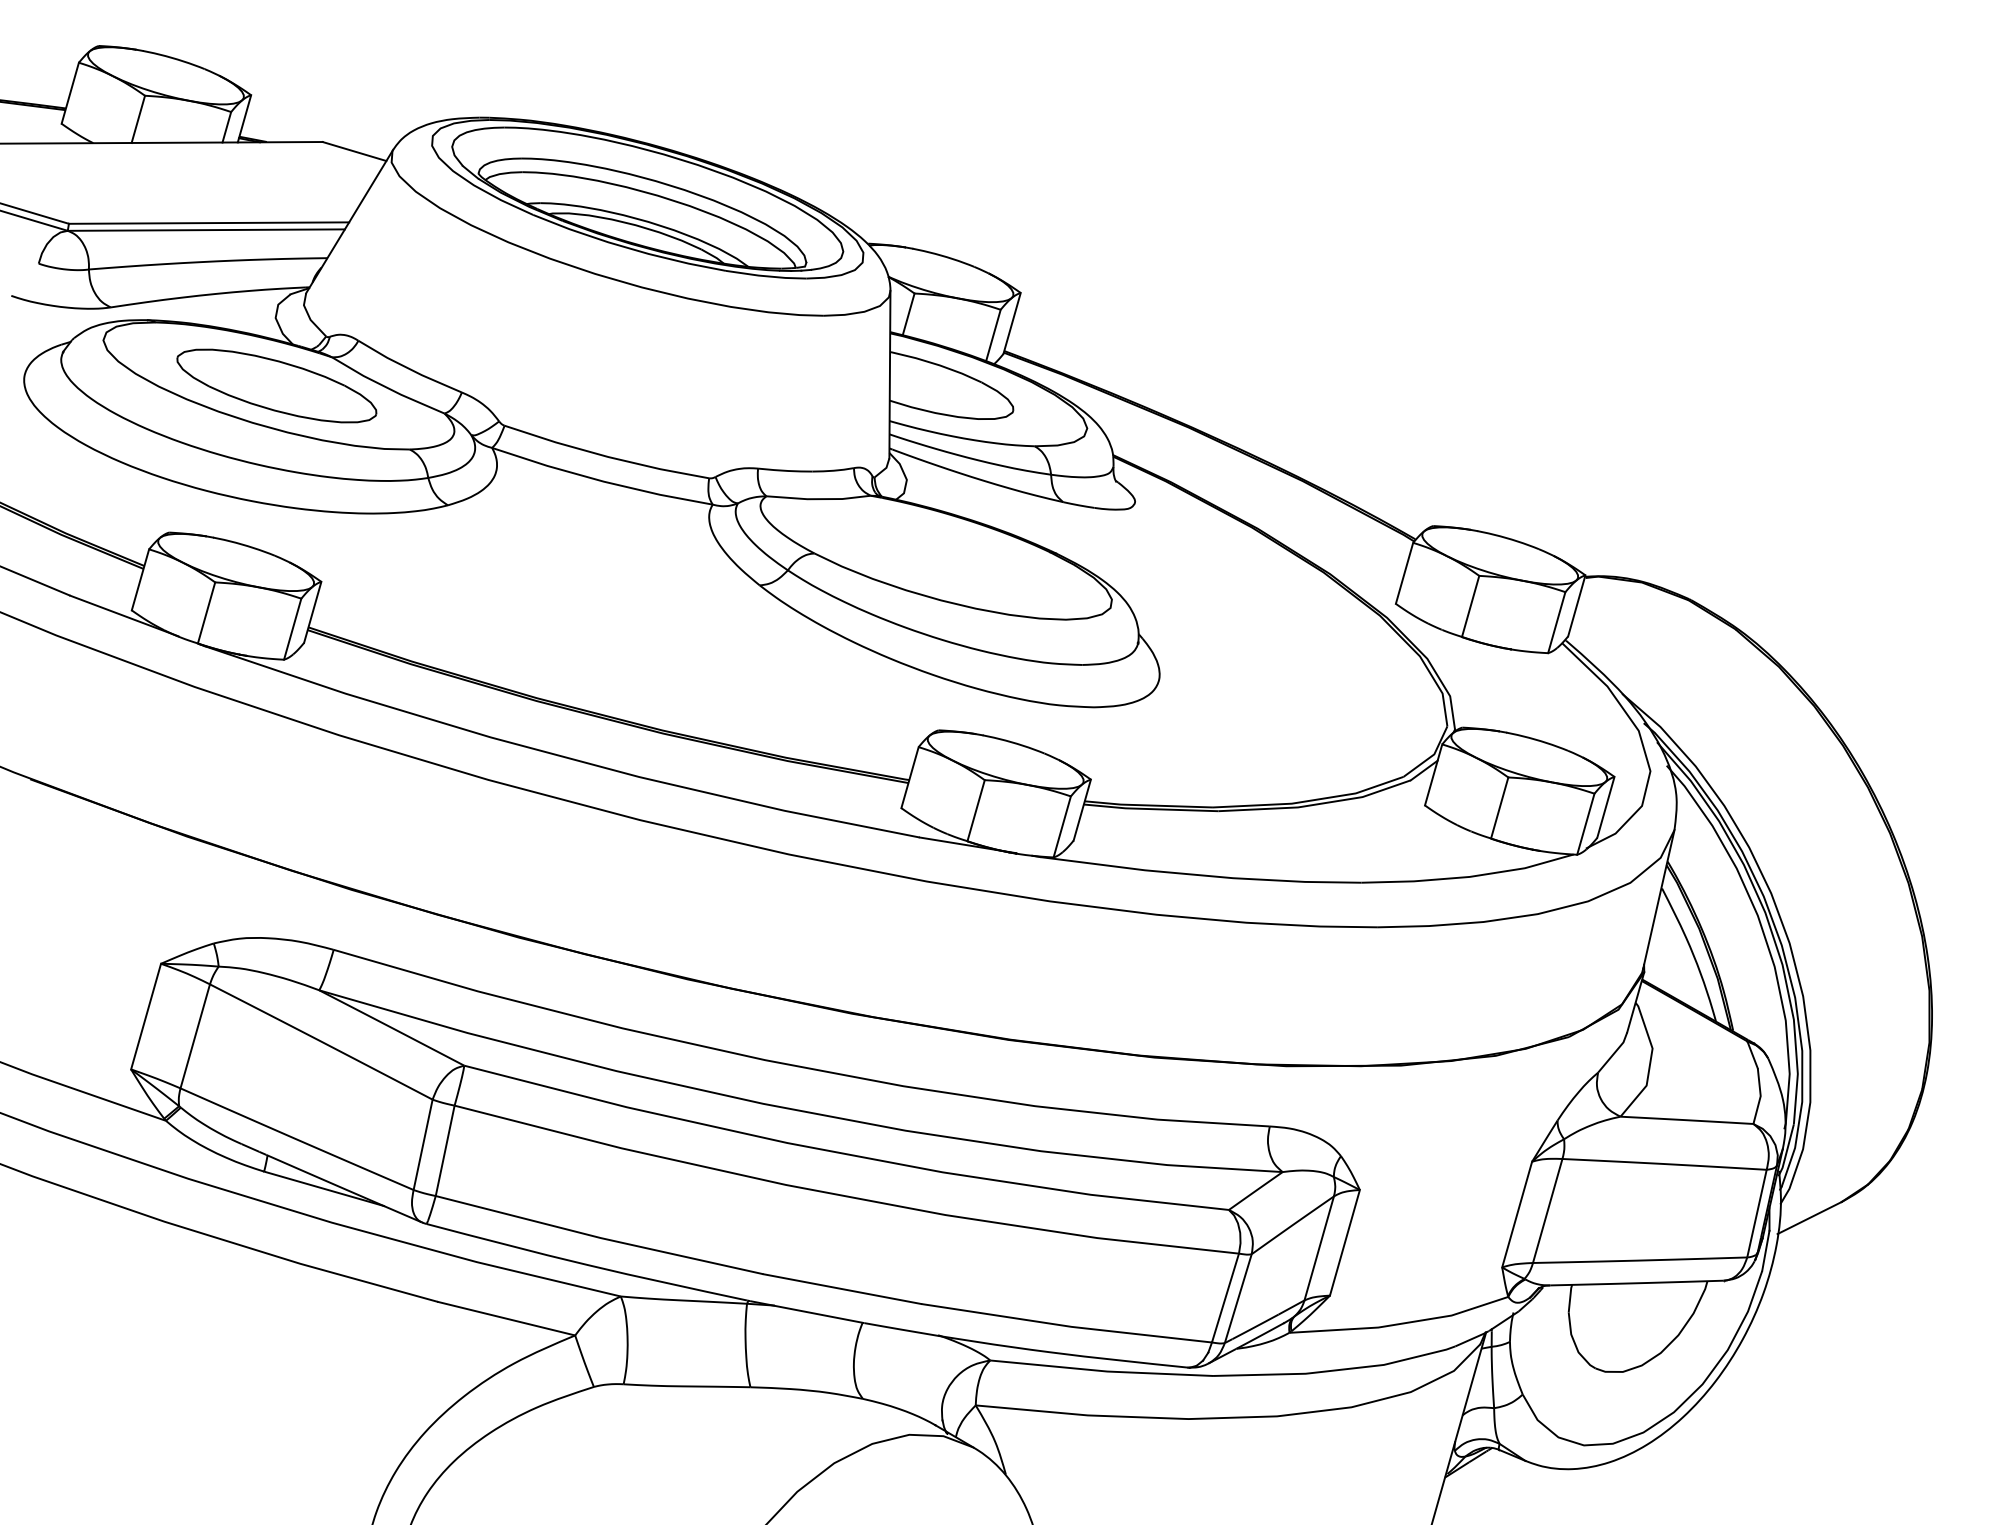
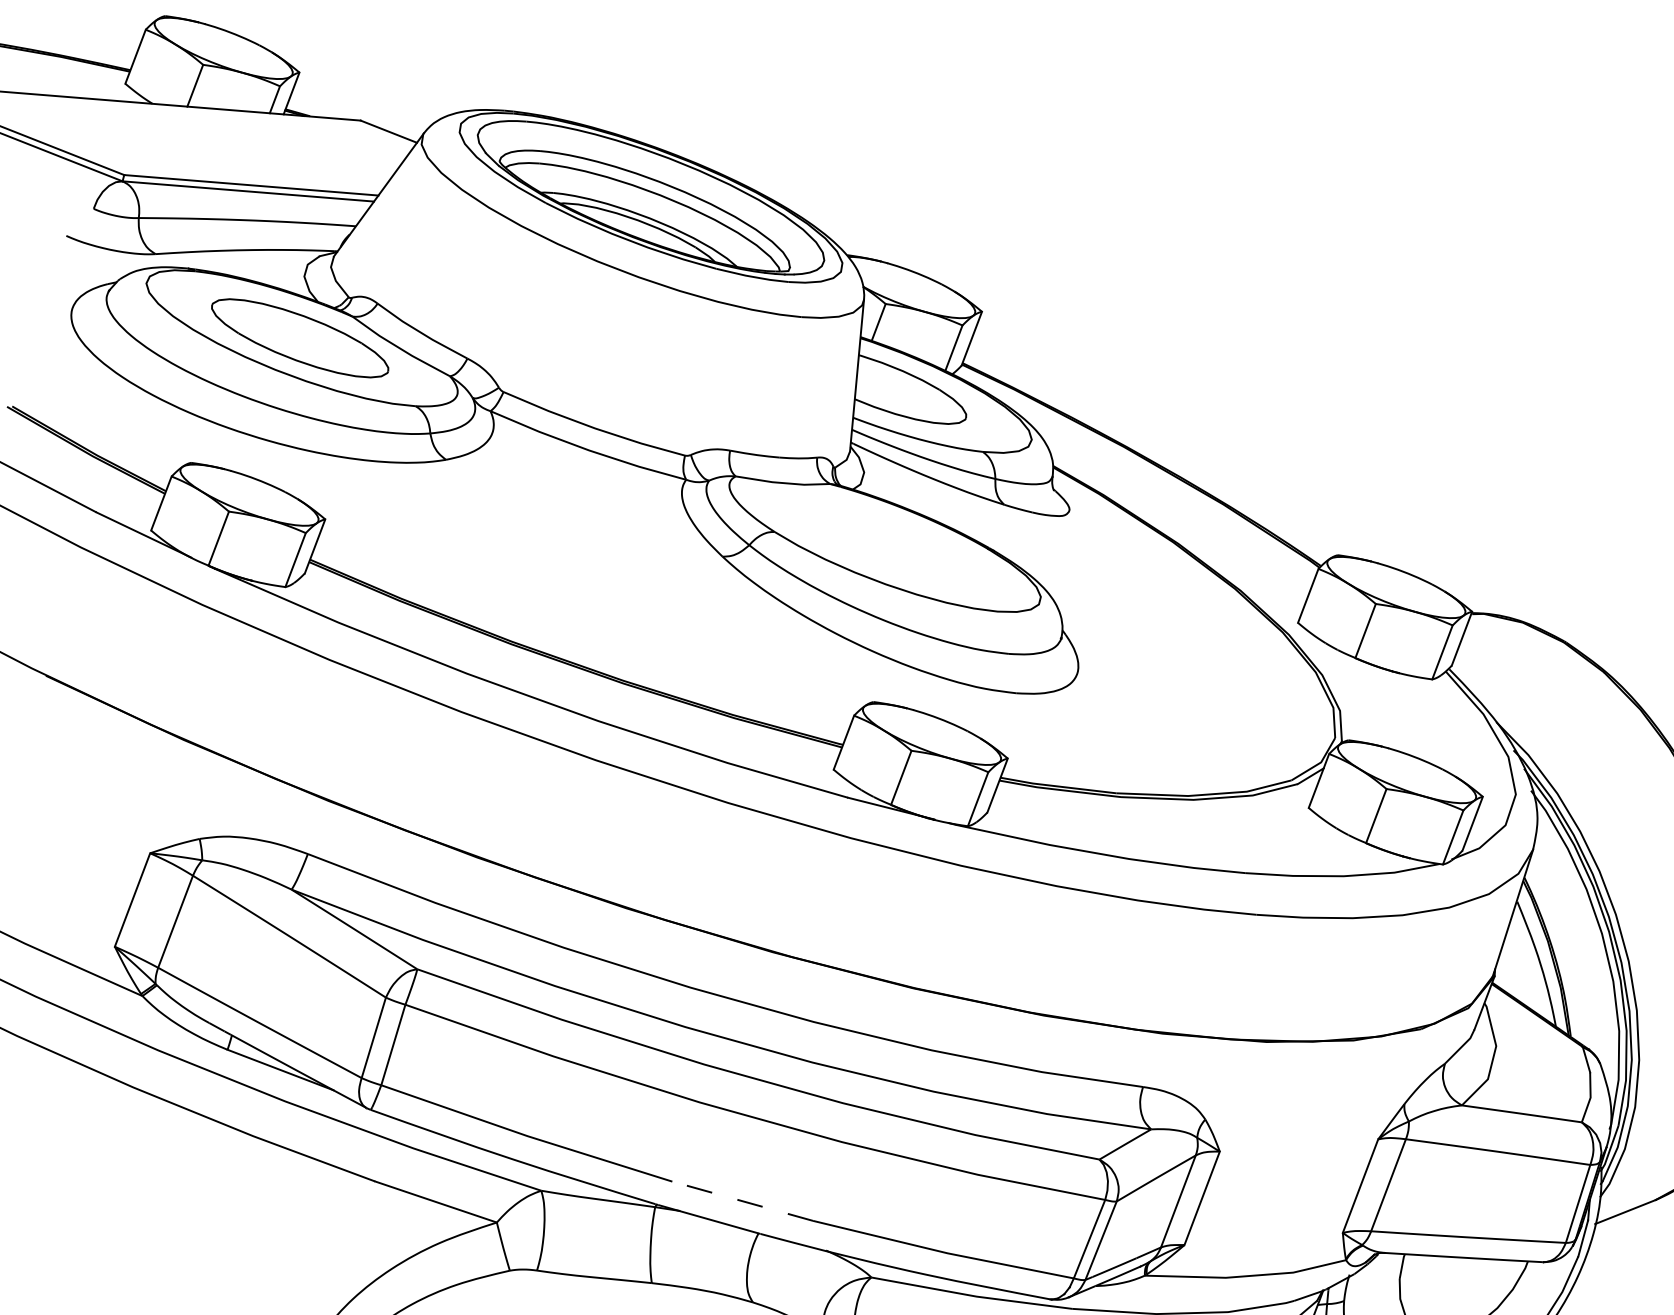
line: (841, 1289) -> (741, 1201), solid -> dashed

